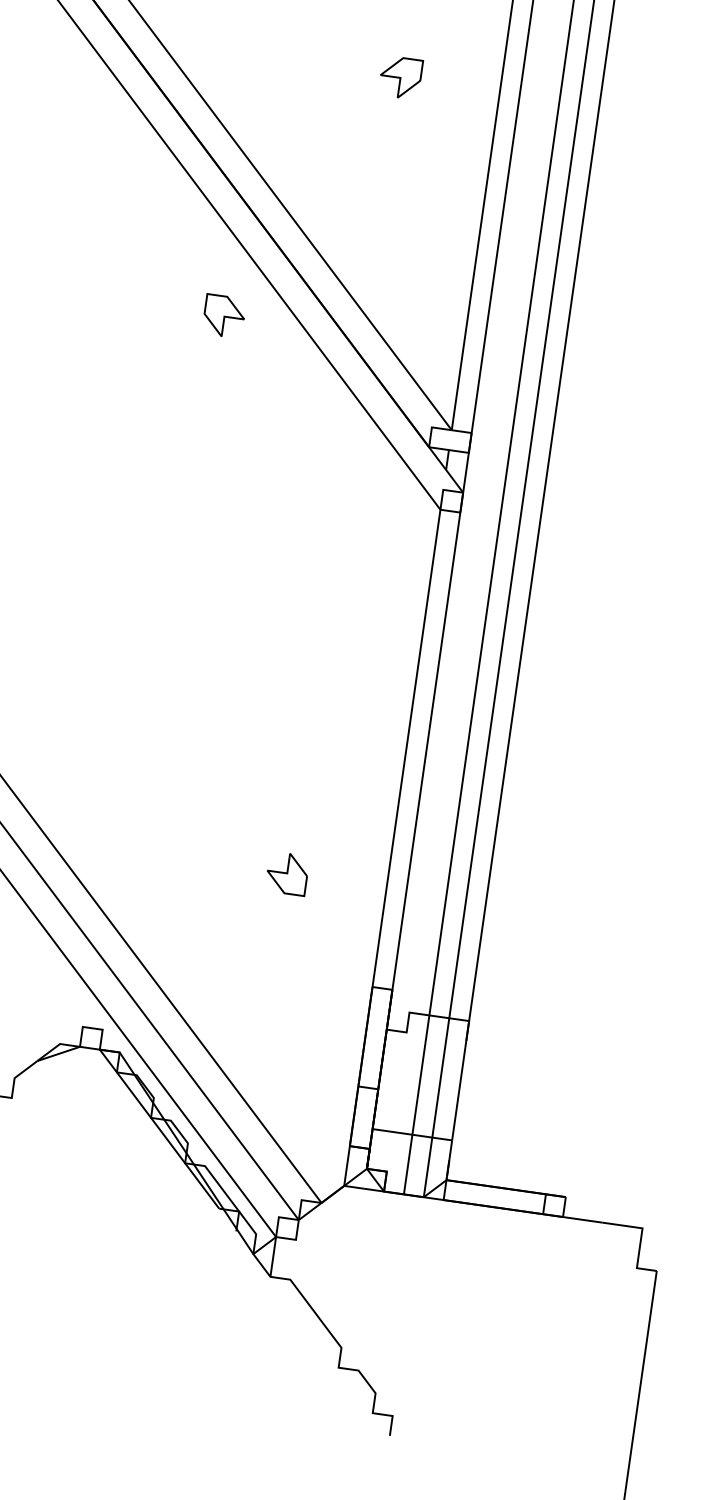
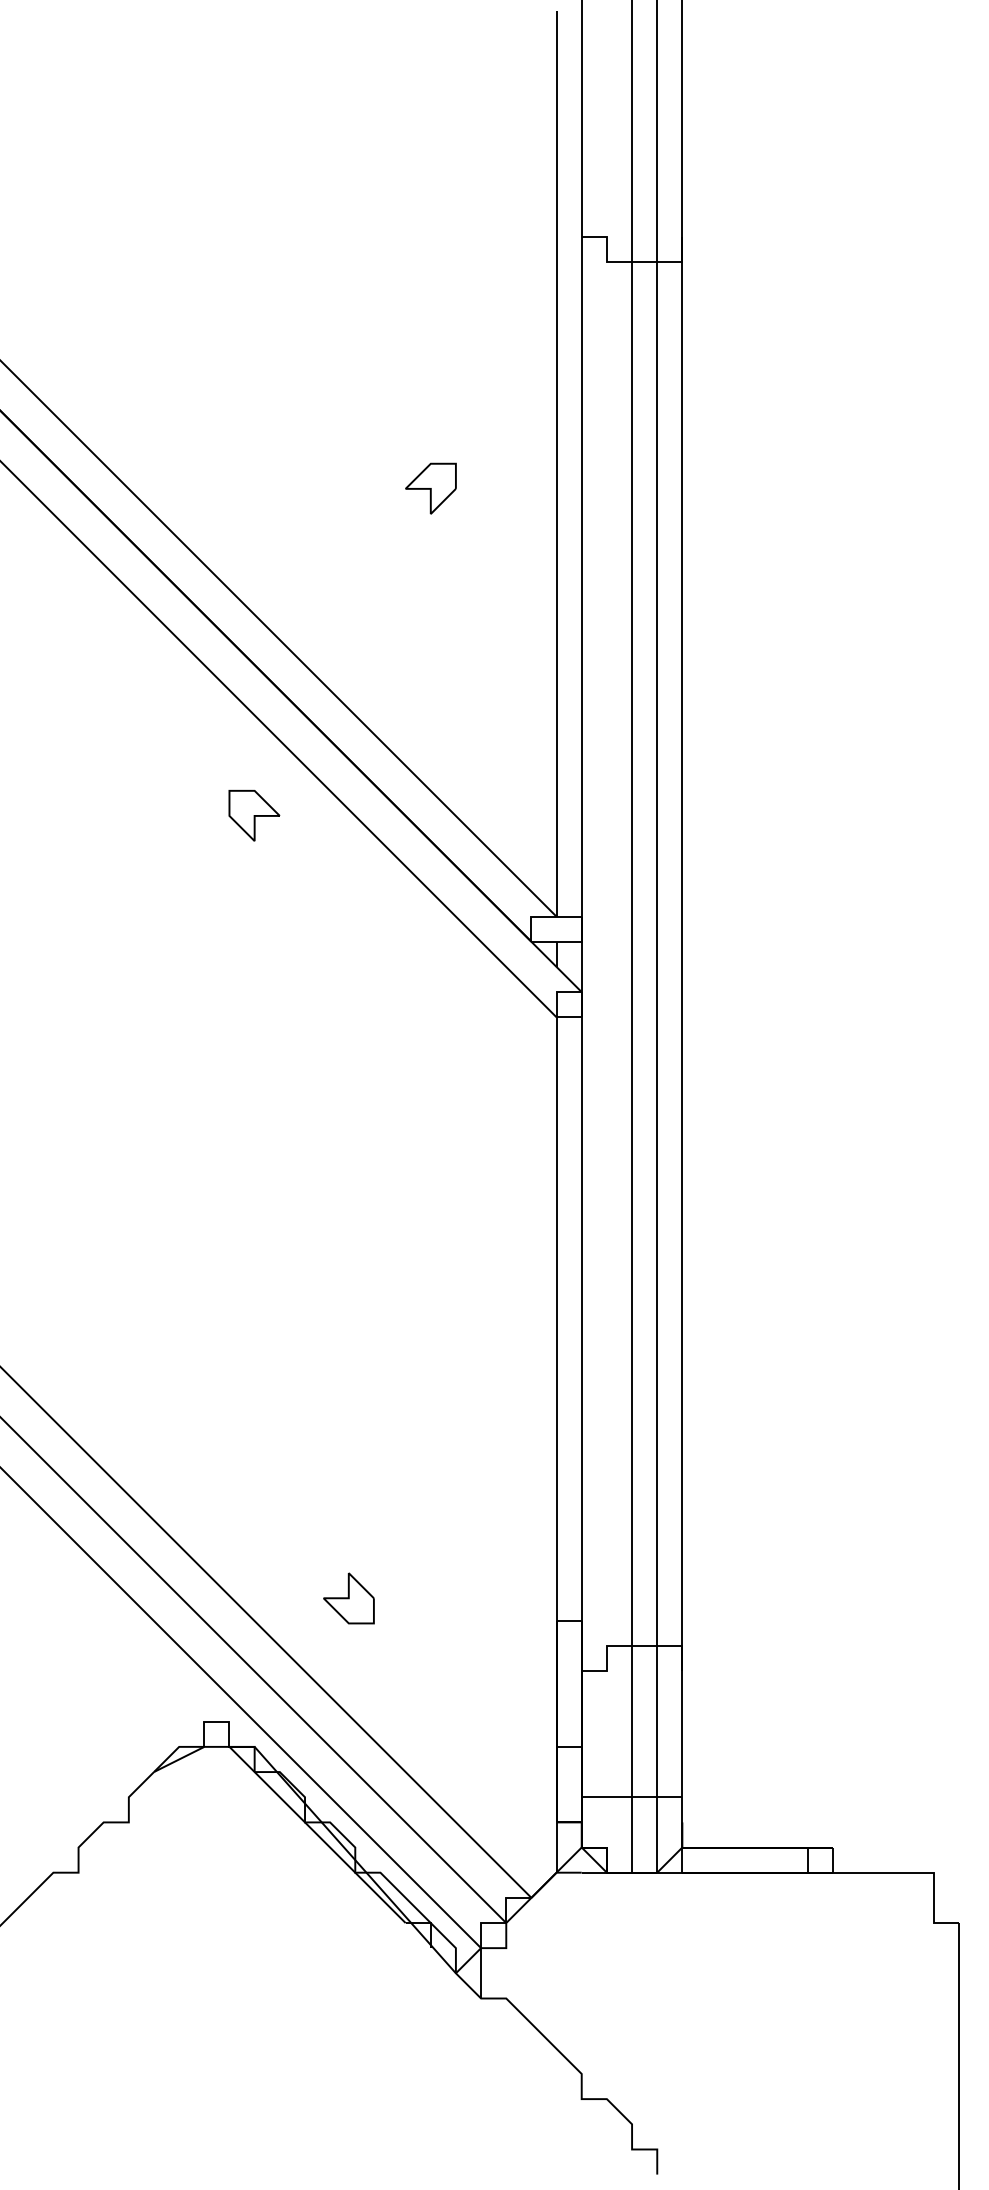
part: (287, 873) -> (348, 1598), moved

